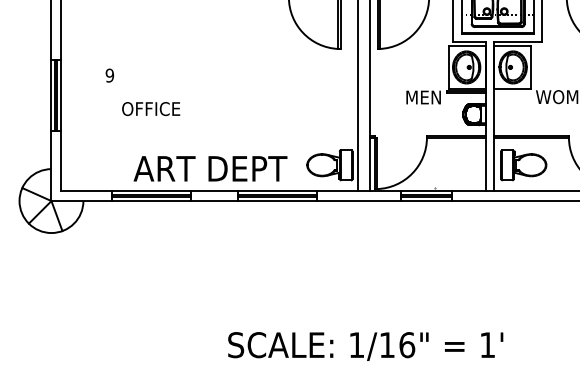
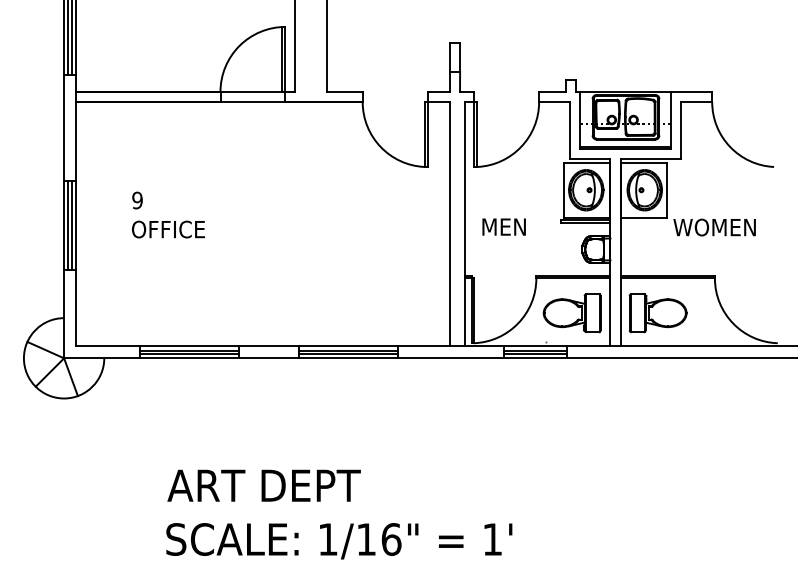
text: (423, 97) -> (503, 226), moved
text: (151, 108) -> (168, 229), moved
part: (329, 165) -> (571, 313), moved
text: (210, 168) -> (263, 485), moved
text: (365, 346) -> (339, 541), moved

